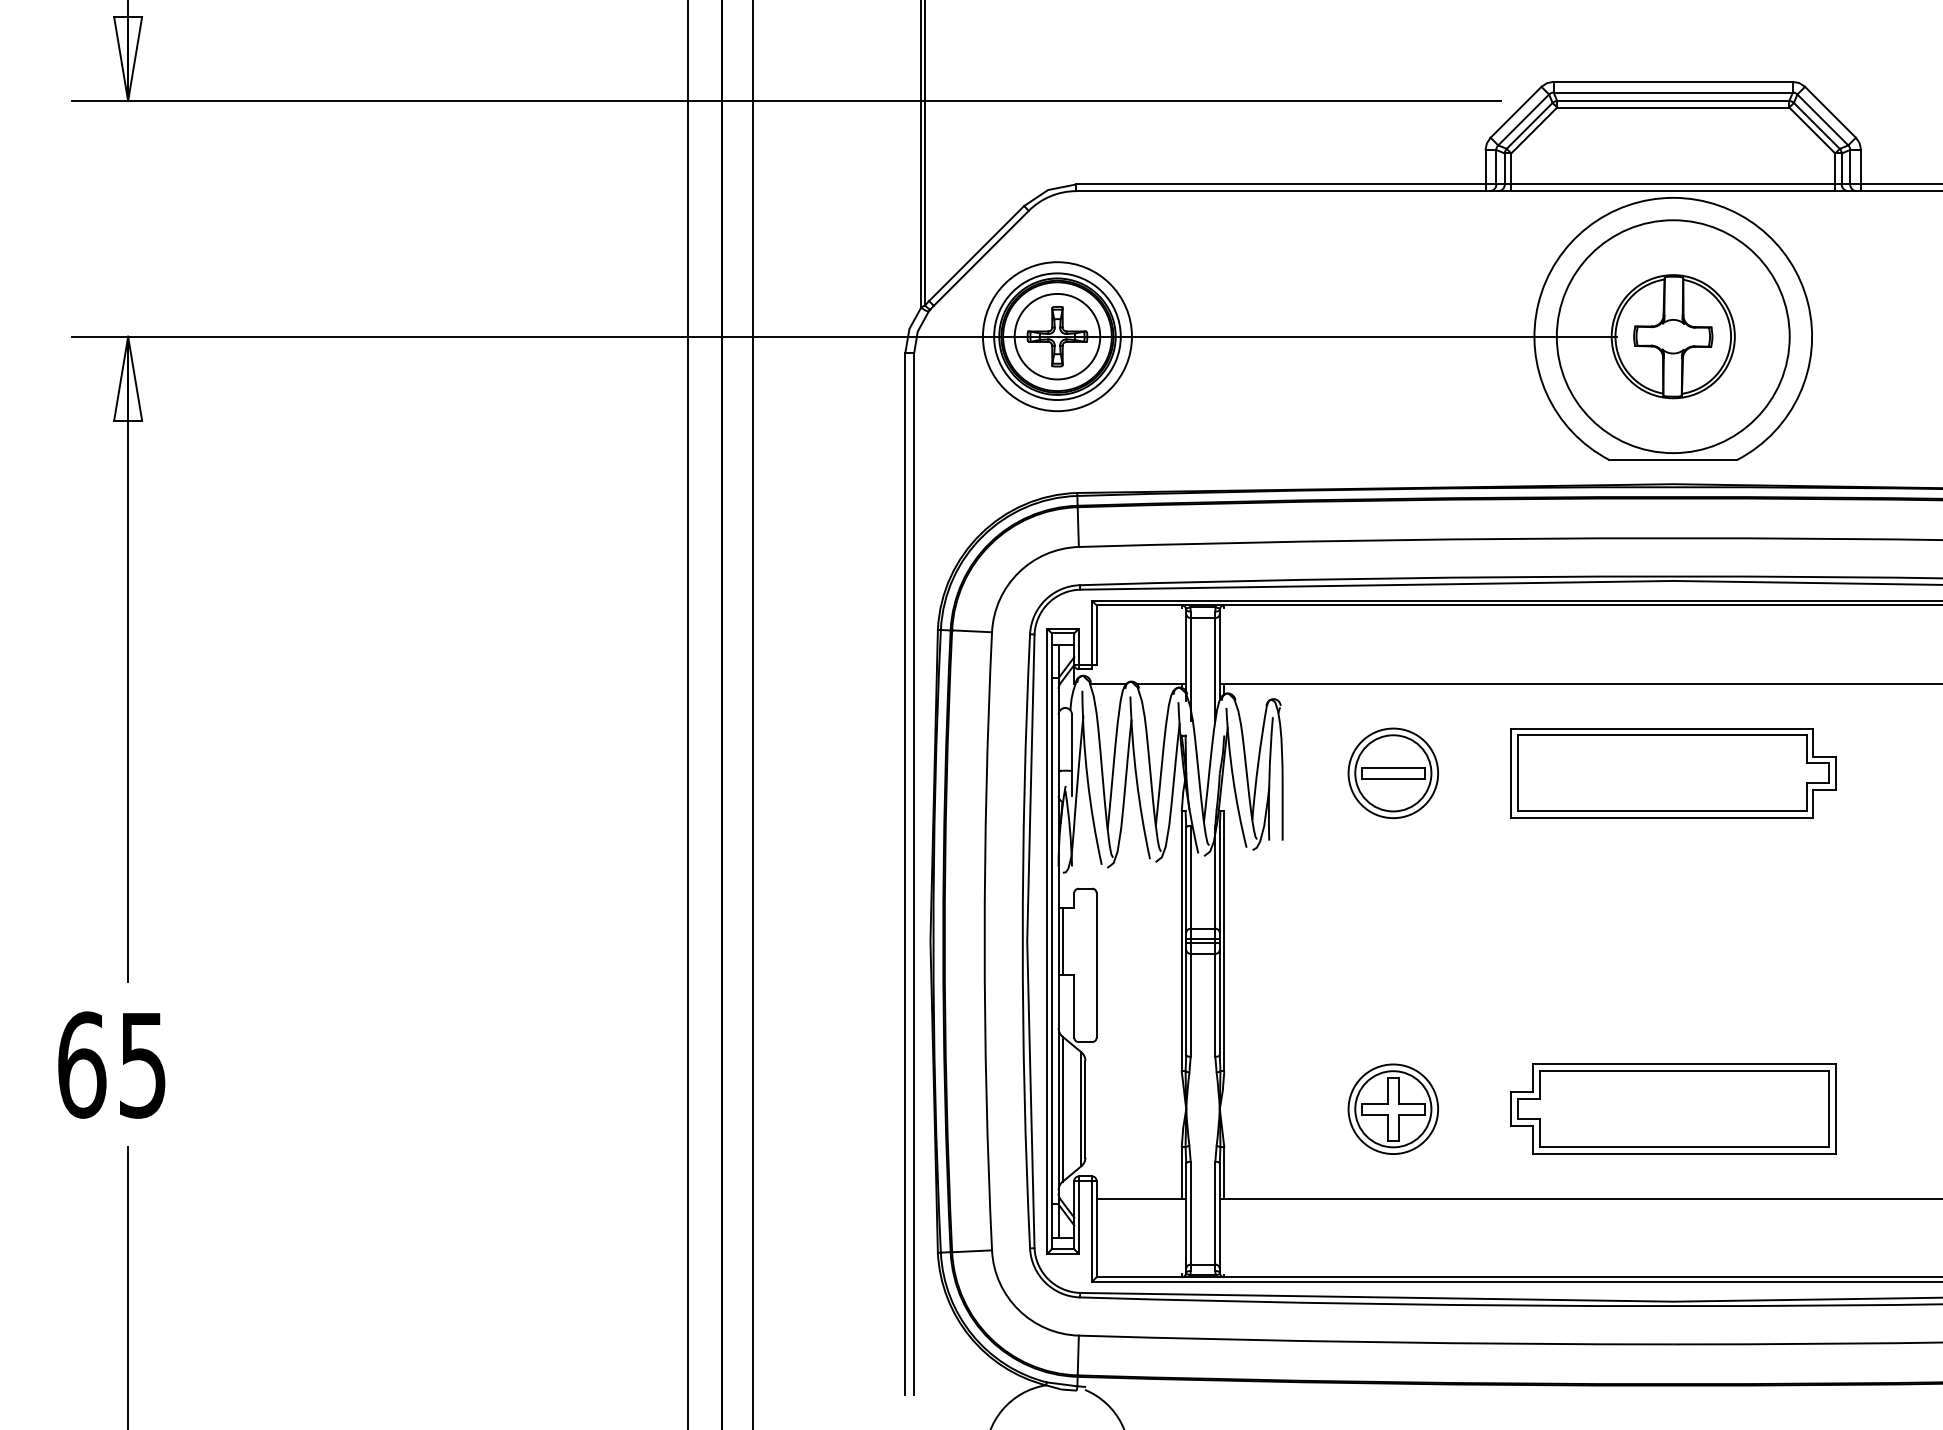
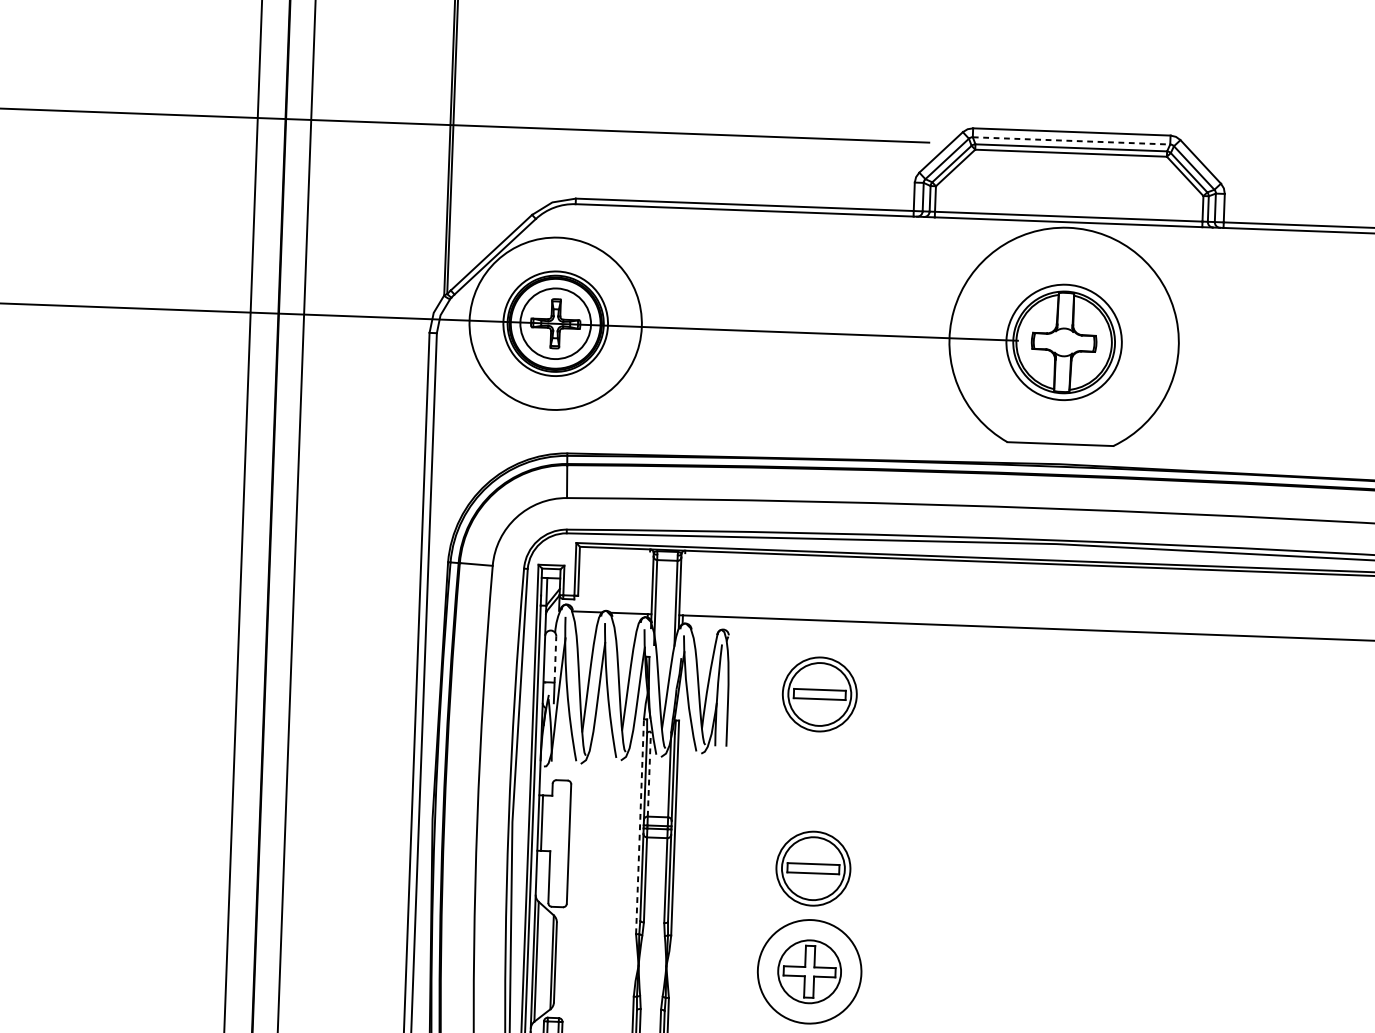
line: (1673, 92) -> (1071, 140), solid -> dashed
circle: (1056, 336) -> (554, 323), size x1.4
circle: (1672, 336) -> (1063, 342), size x0.6
line: (1072, 742) -> (555, 659), solid -> dashed
part: (1673, 773) -> (1051, 703), removed
line: (1190, 876) -> (649, 773), solid -> dashed
line: (1181, 940) -> (639, 826), solid -> dashed
part: (1392, 983) -> (812, 867), added
part: (1673, 1108) -> (1040, 979), removed
circle: (1393, 1109) -> (809, 972), size x1.4

